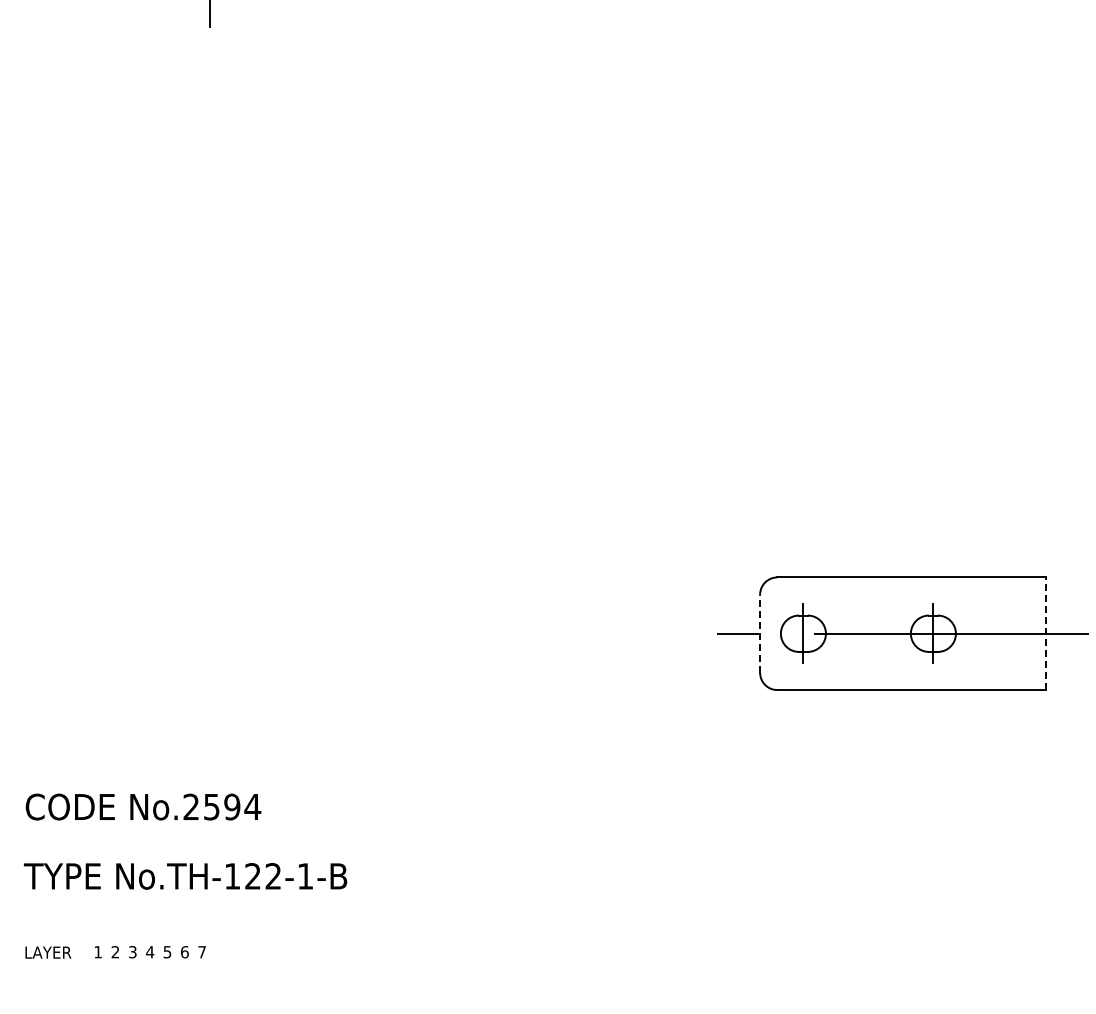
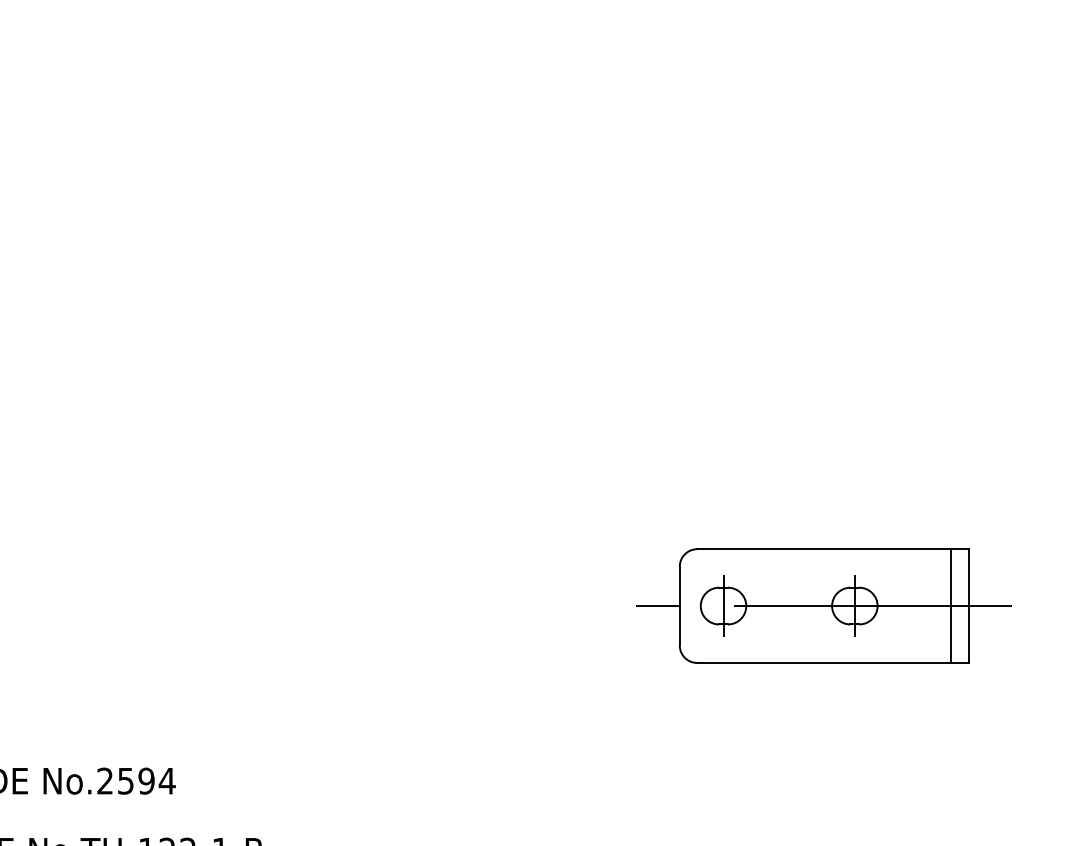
line: (760, 633) -> (680, 605), dashed -> solid
line: (1028, 633) -> (950, 605), added
line: (1046, 633) -> (969, 605), dashed -> solid

